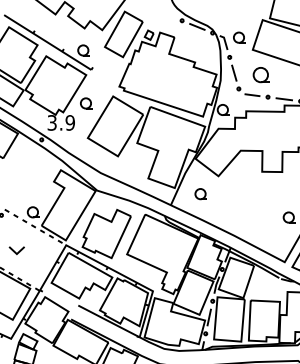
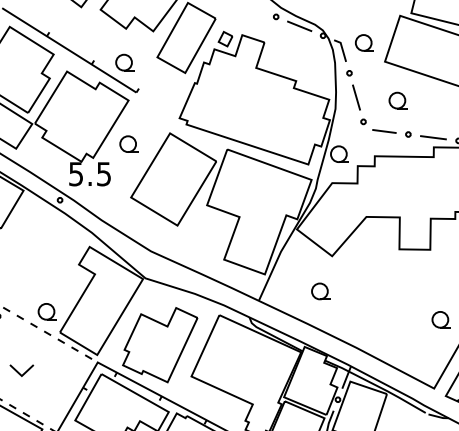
part: (260, 75) -> (396, 101), size x0.71
text: (61, 122) -> (90, 173), 3.9 -> 5.5
part: (200, 194) -> (319, 292), moved

